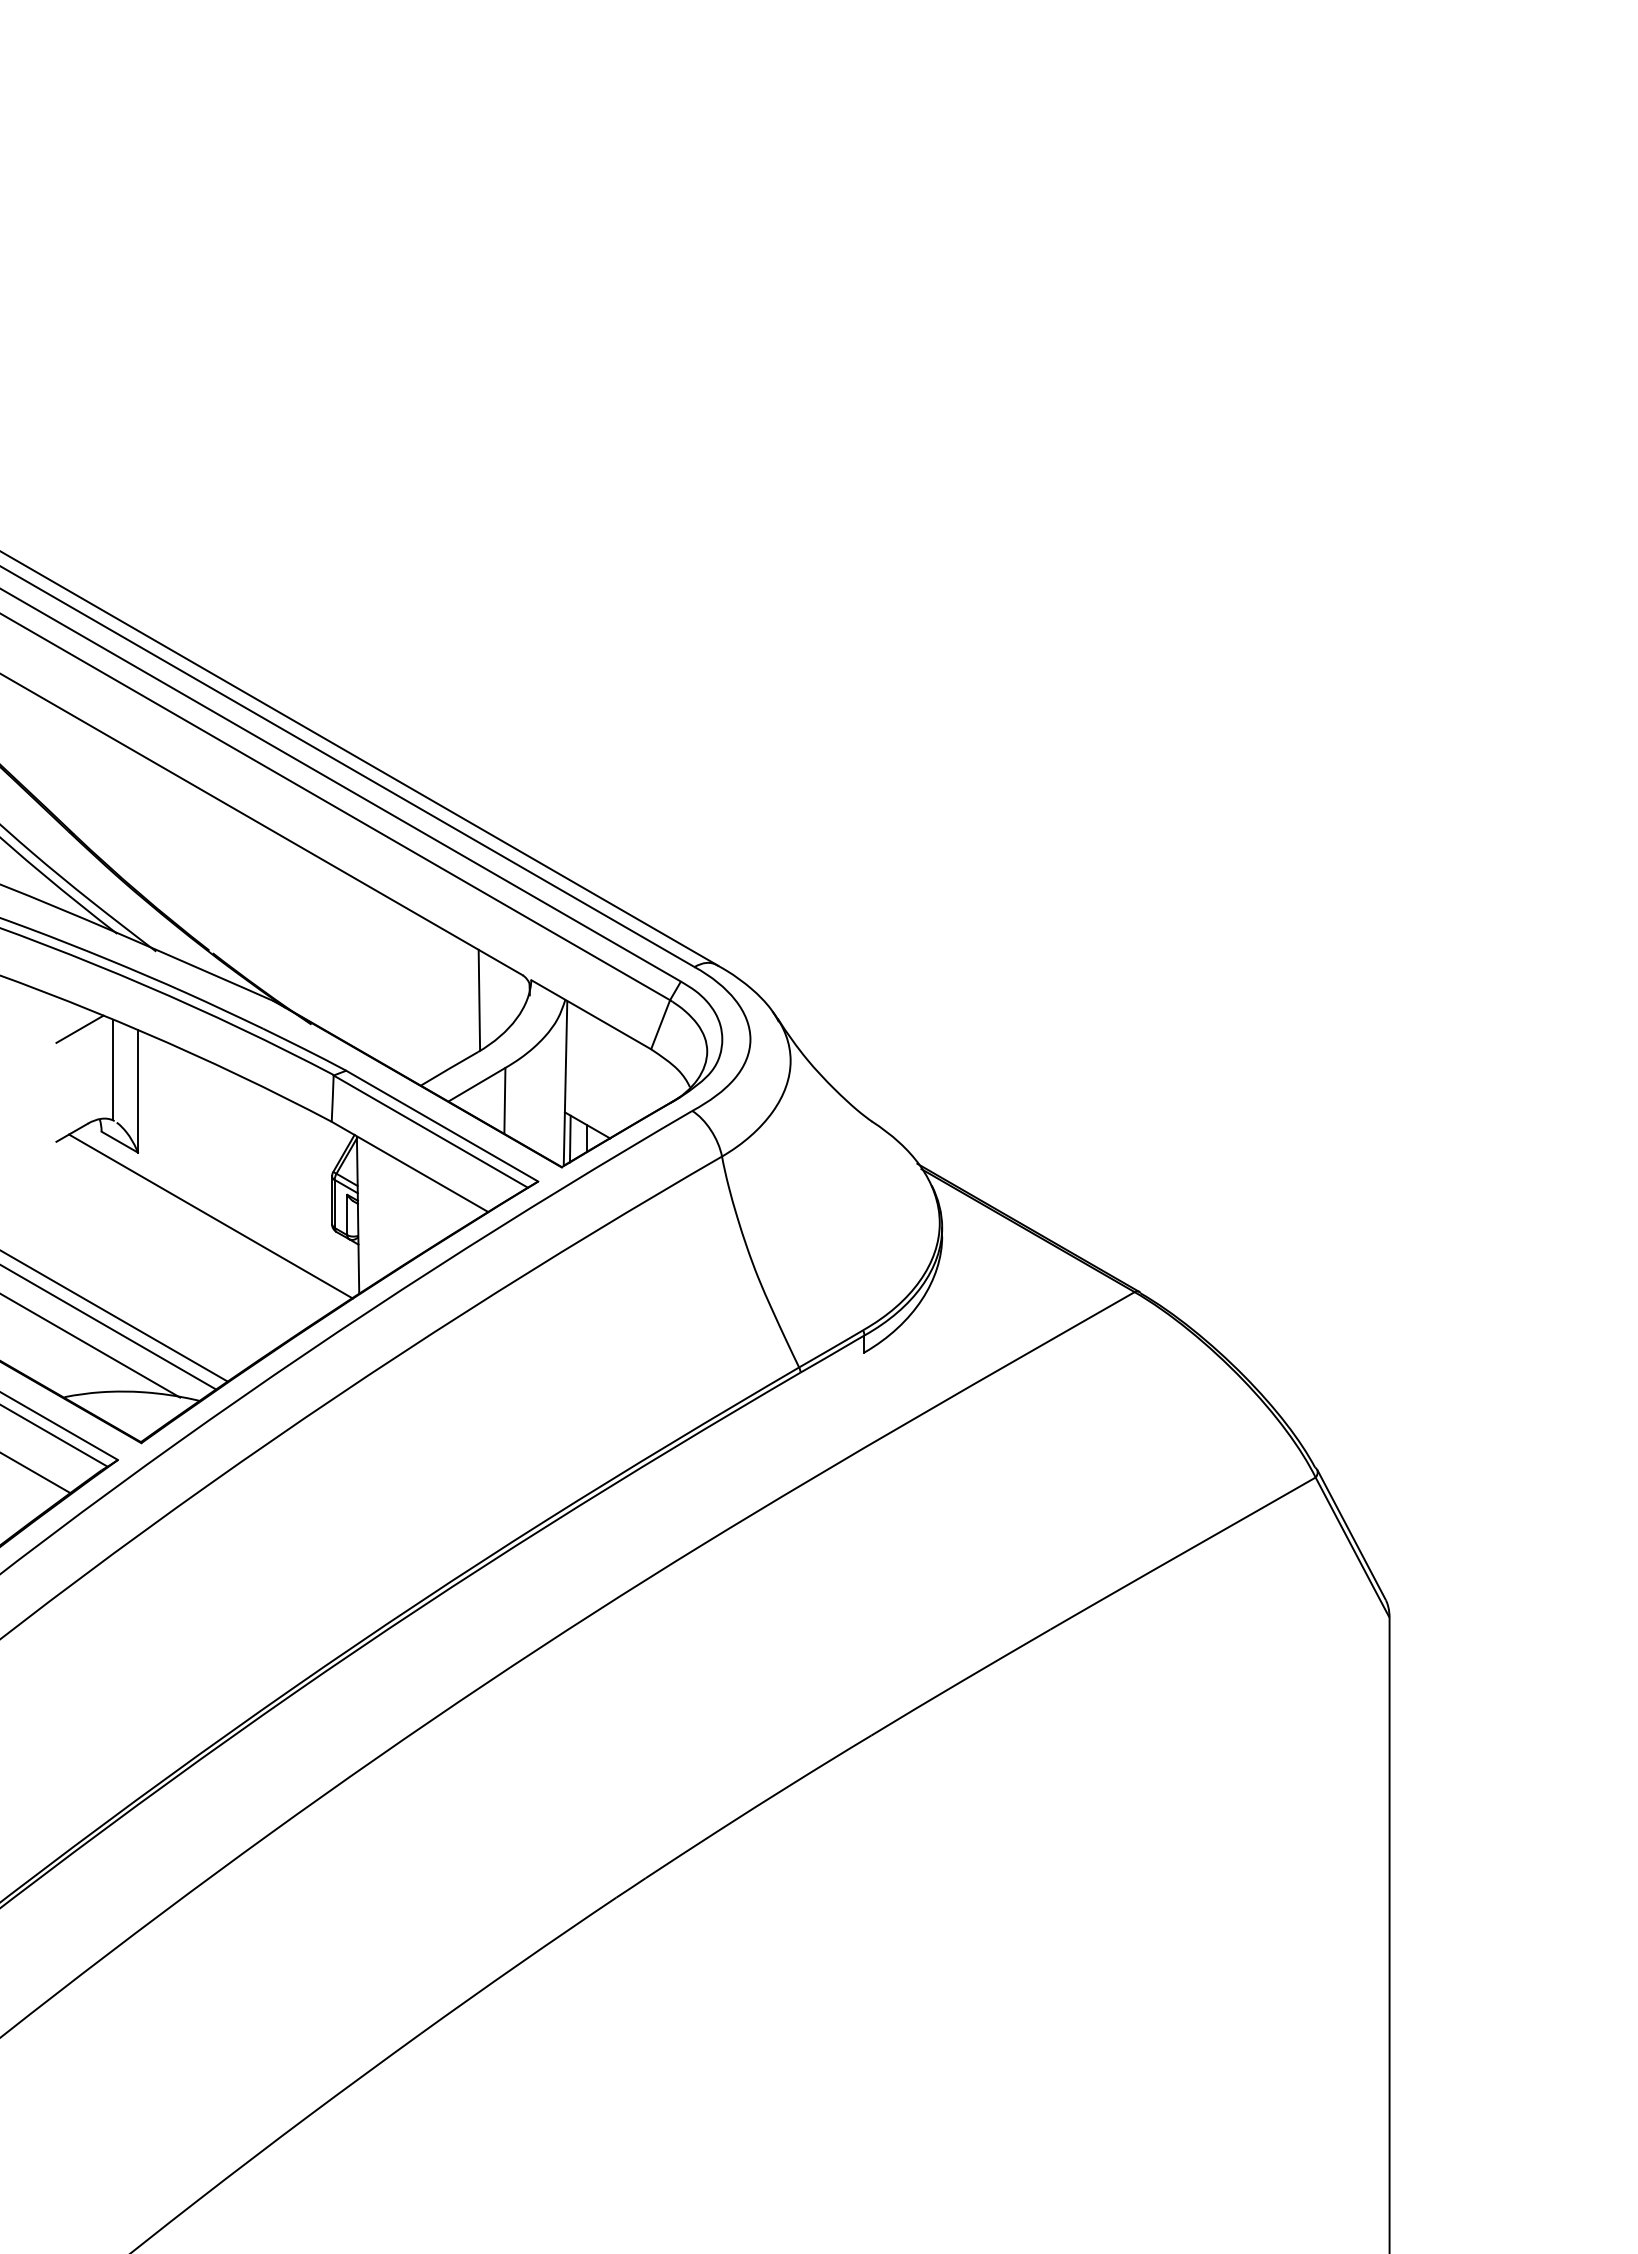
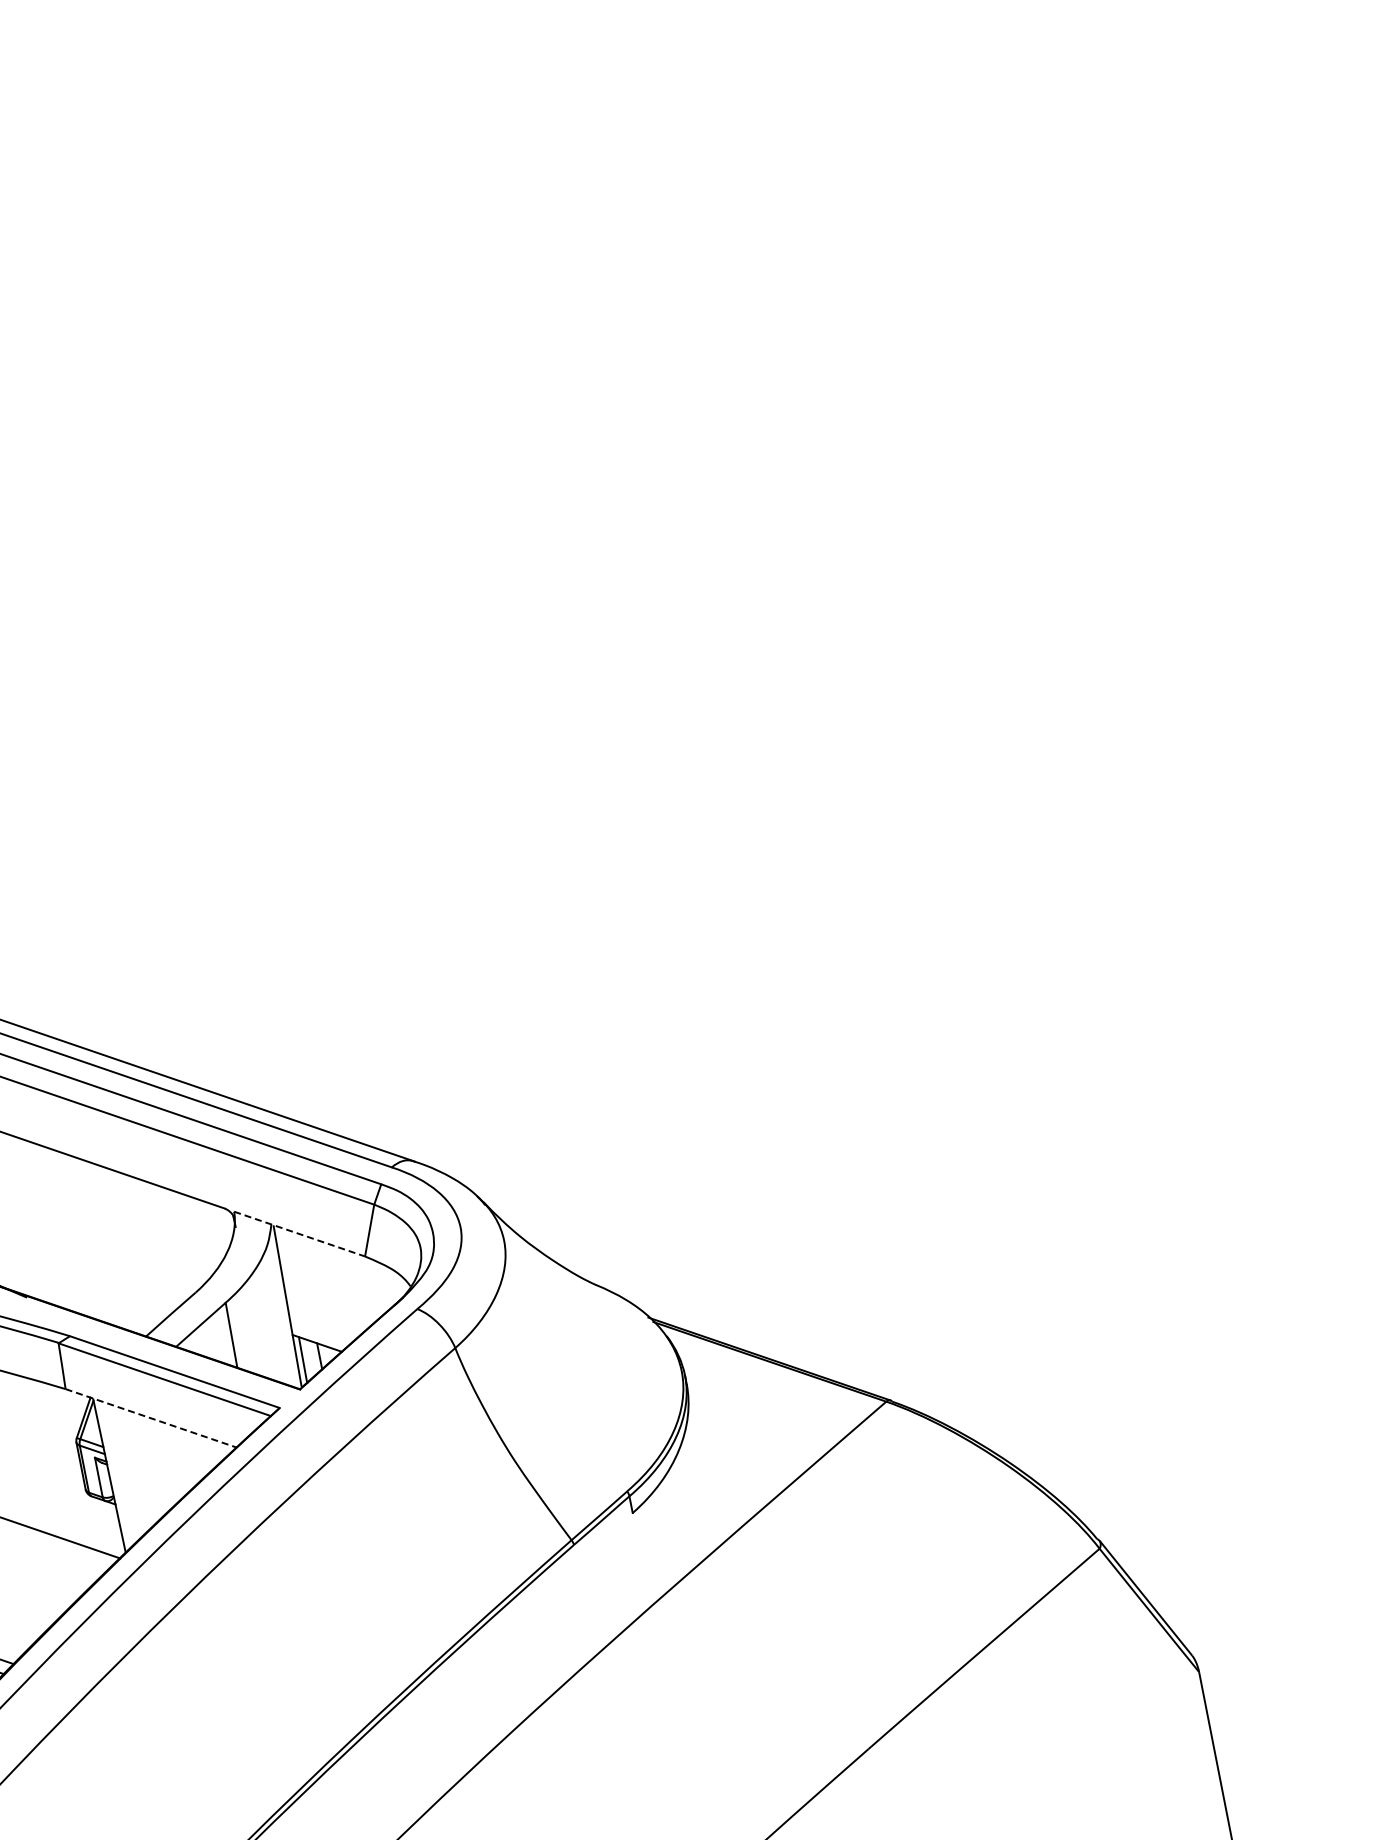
line: (479, 999) -> (187, 1240), removed
line: (591, 1014) -> (299, 1233), solid -> dashed
line: (410, 1167) -> (151, 1418), solid -> dashed

